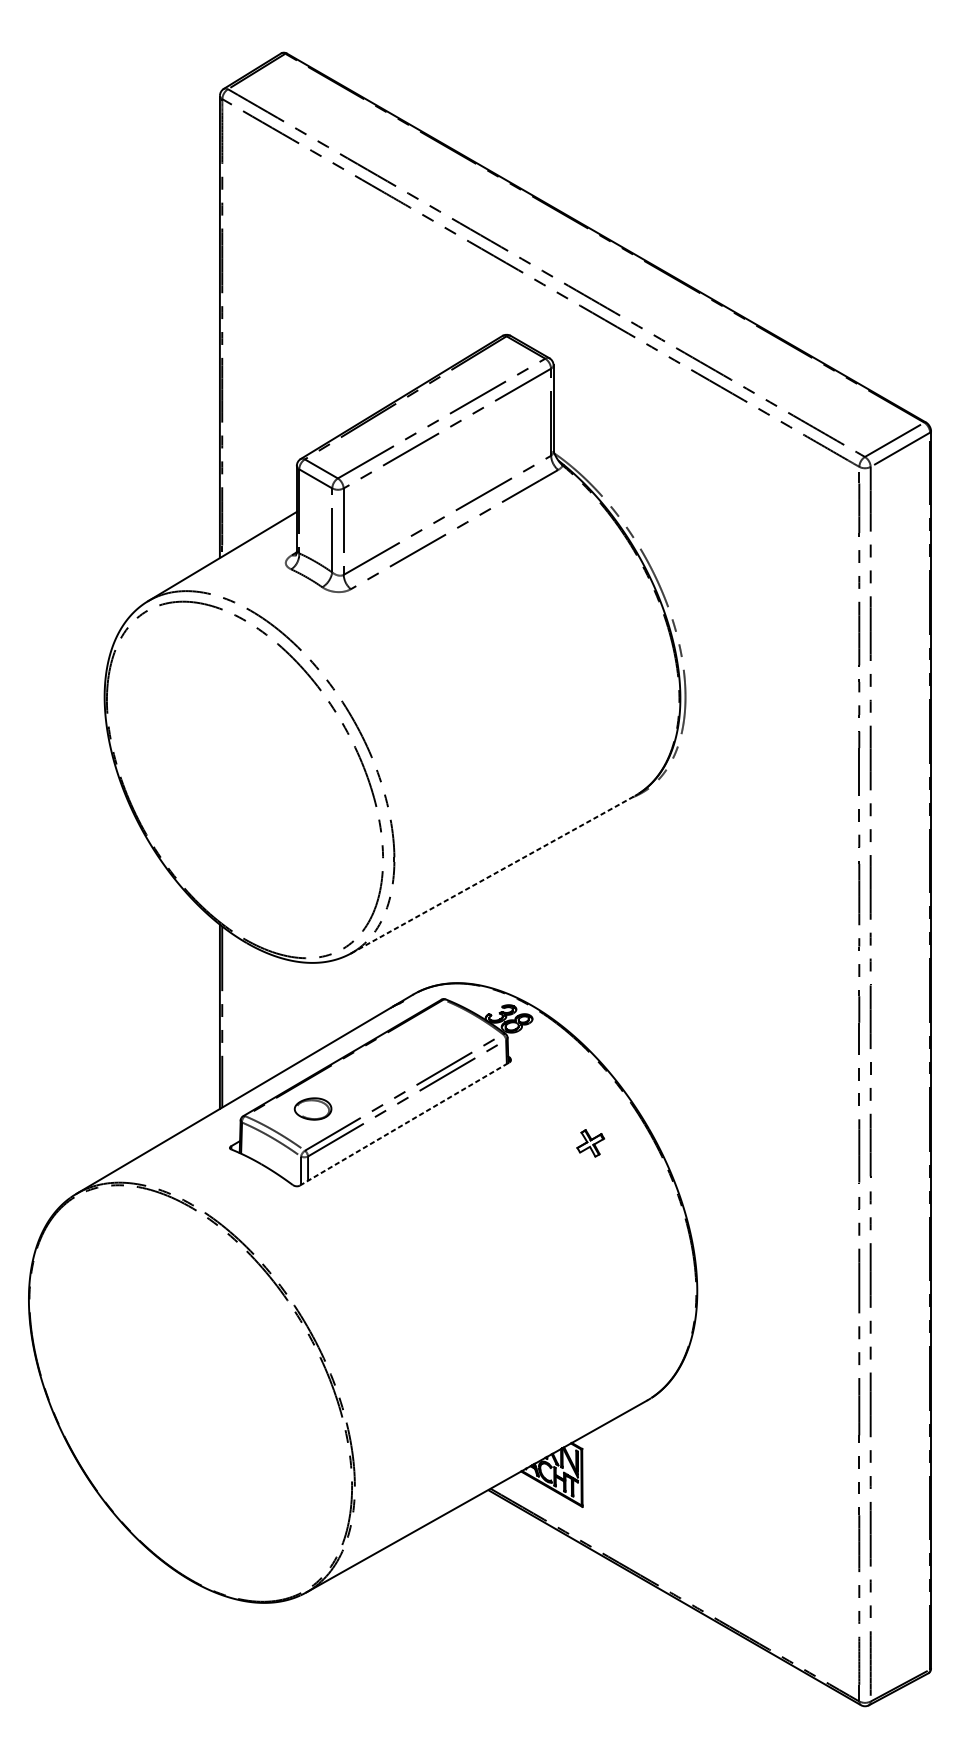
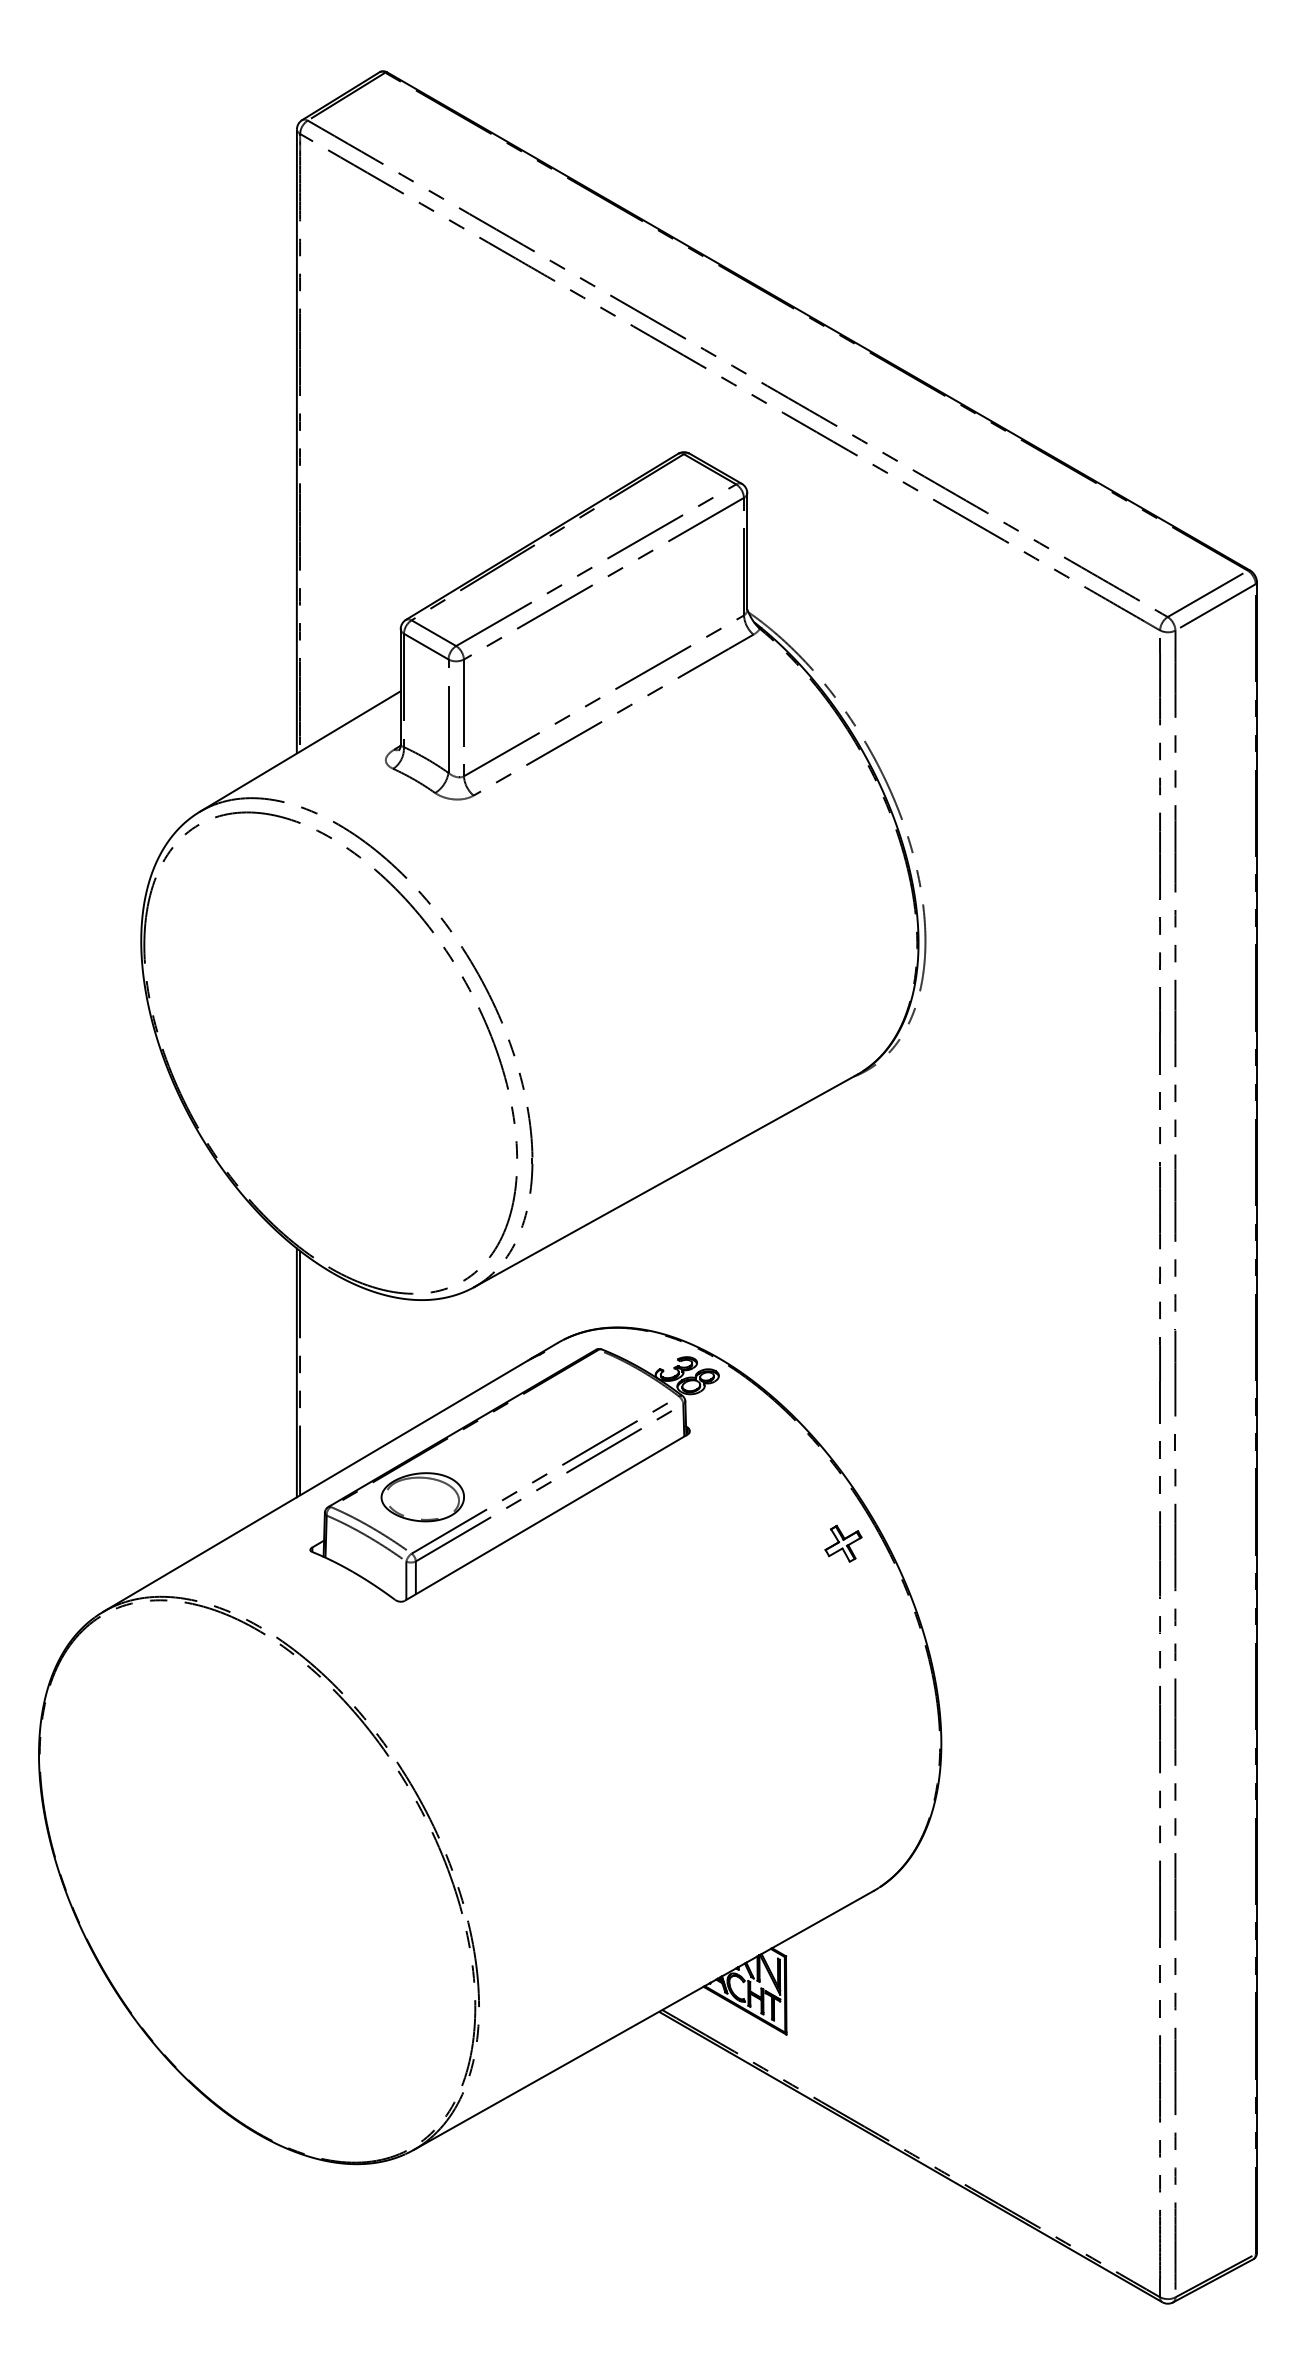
line: (493, 874) -> (666, 1180), dashed -> solid
part: (312, 1109) -> (422, 1497), size x1.67
line: (404, 1123) -> (546, 1517), dashed -> solid
part: (590, 1143) -> (843, 1543), moved

